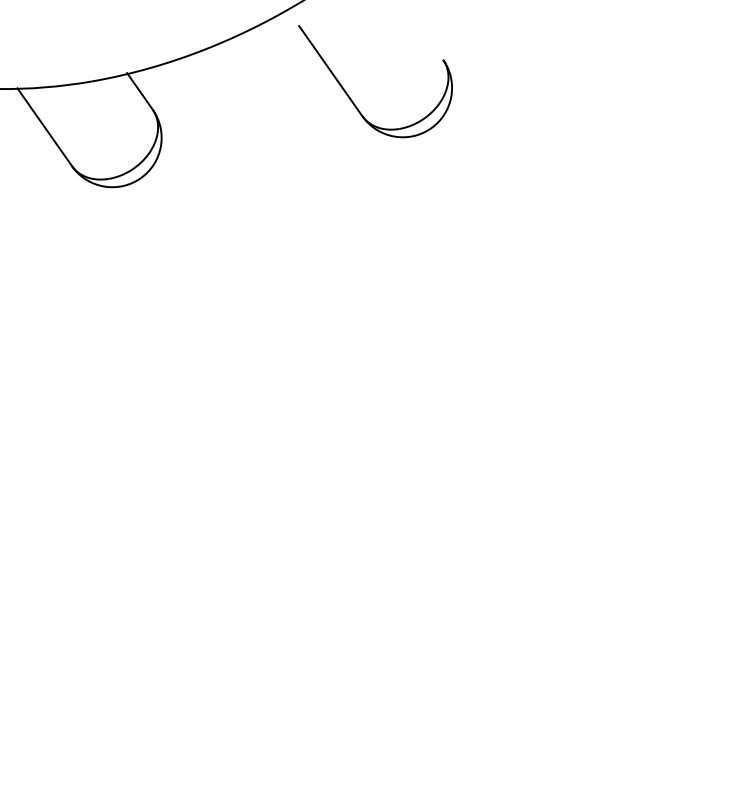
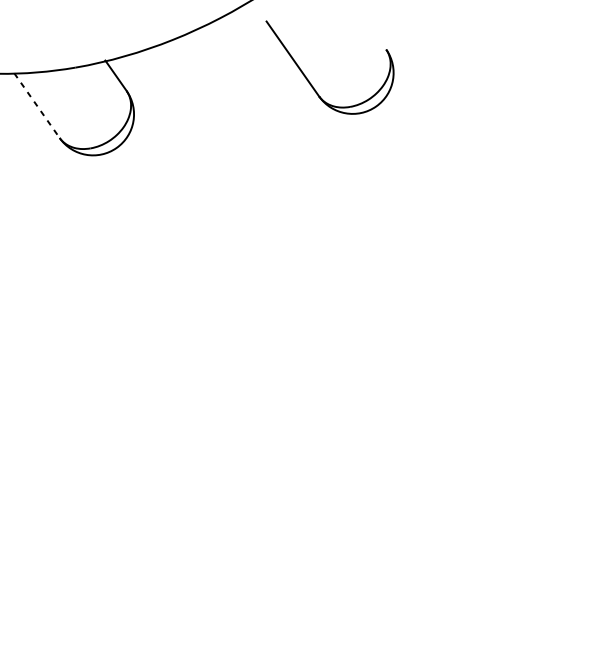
part: (351, 98) -> (310, 81), moved
line: (44, 127) -> (36, 105), solid -> dashed

